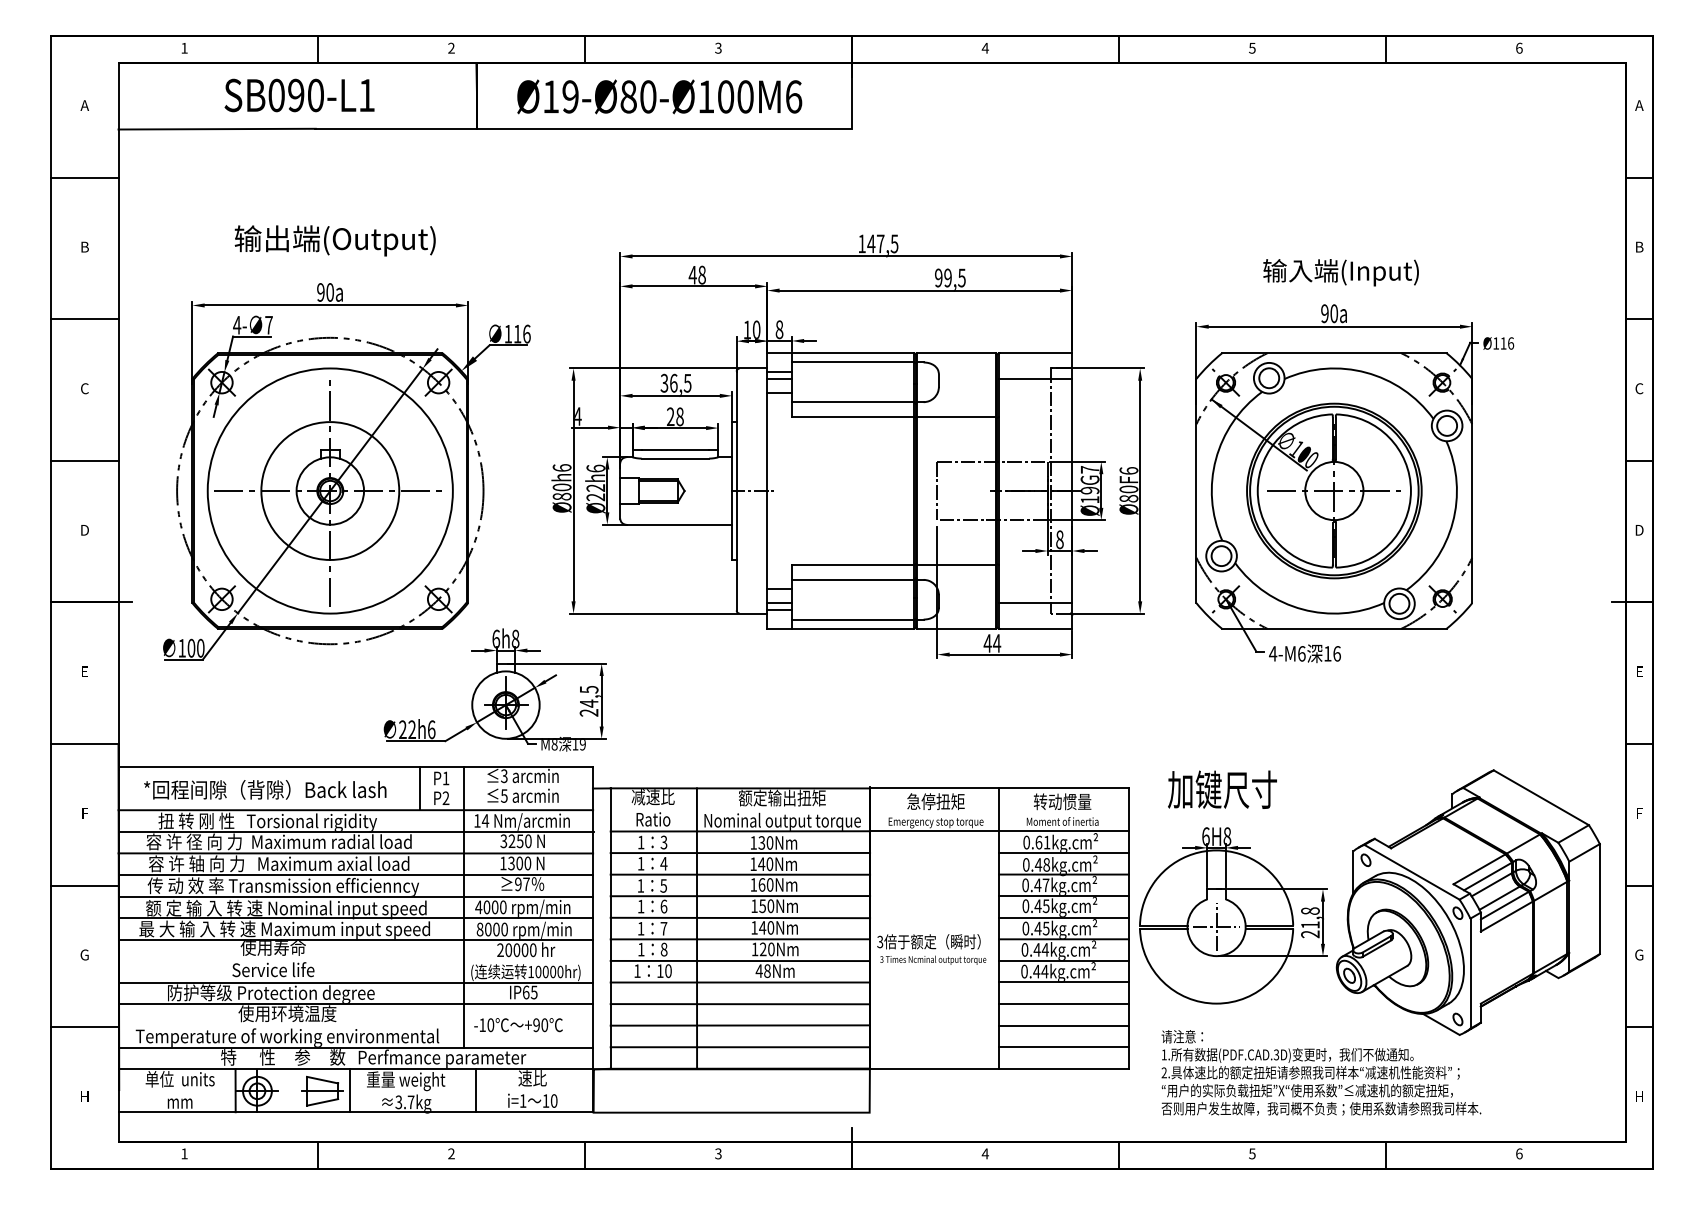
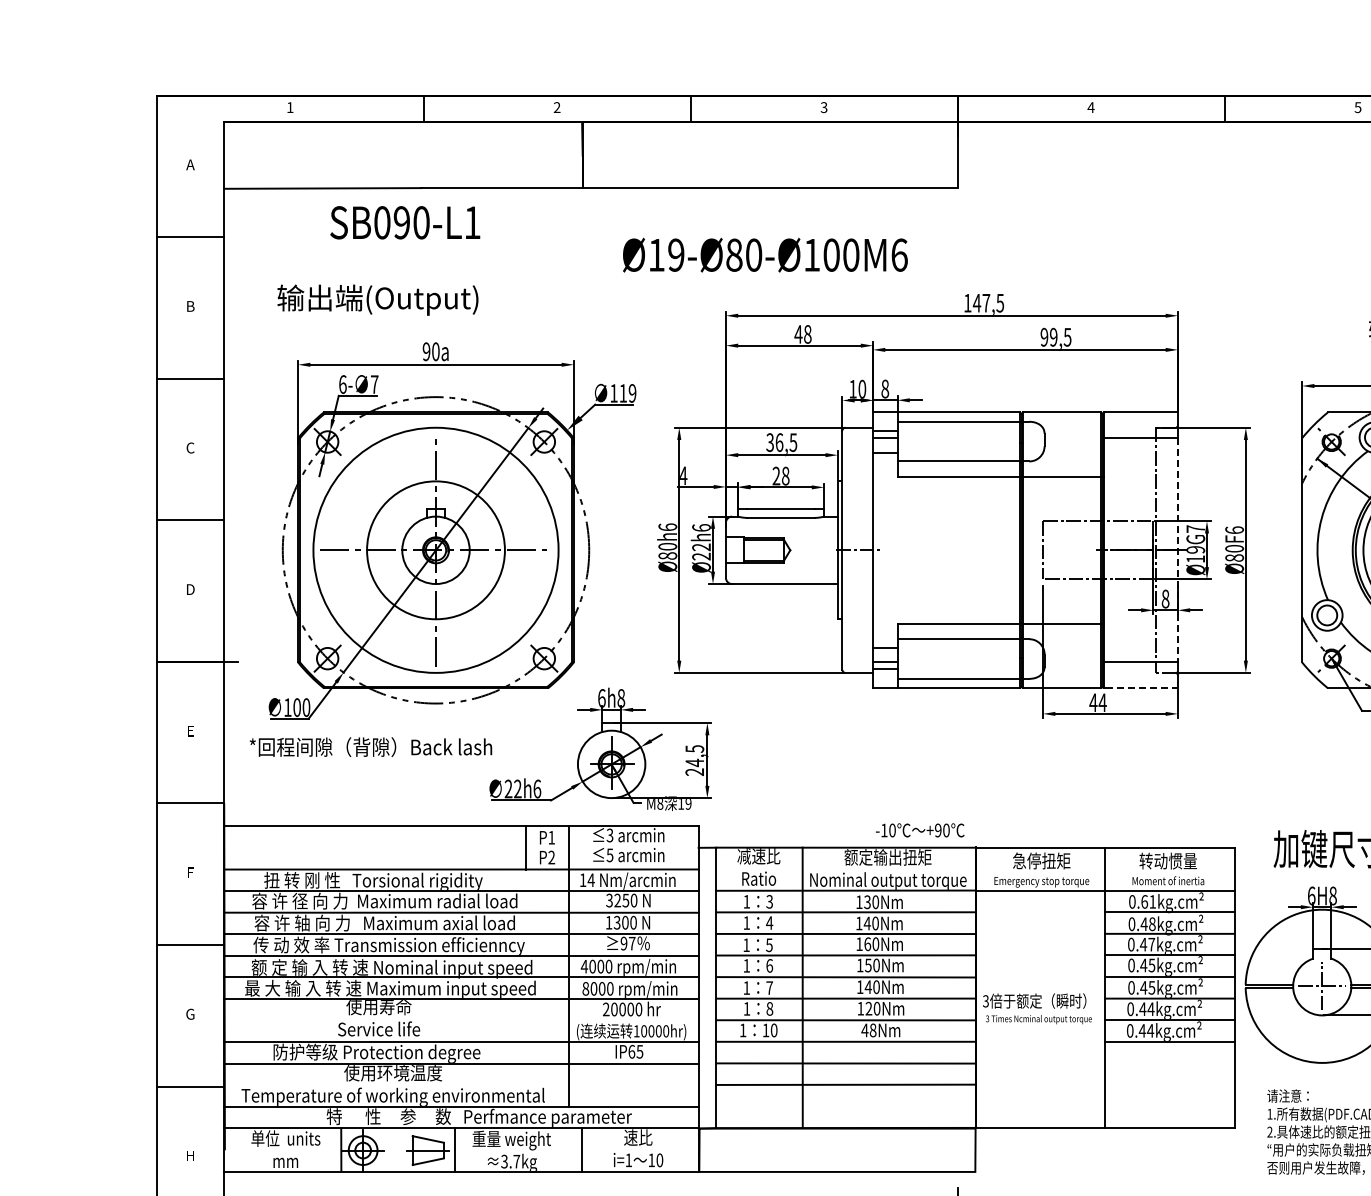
text: (299, 95) -> (405, 222), moved
text: (659, 96) -> (765, 254), moved
text: (334, 240) -> (377, 299), moved
text: (237, 324) -> (343, 383), 4- -> 6-
text: (526, 333) -> (632, 392), 116 -> 119
line: (1072, 491) -> (1178, 550), solid -> dashed
line: (1036, 628) -> (1142, 687), solid -> dashed
text: (265, 789) -> (371, 746), moved
line: (1063, 1004) -> (1169, 1063), removed
text: (518, 1025) -> (920, 830), moved
line: (1063, 1025) -> (1169, 1084), removed
line: (740, 1047) -> (846, 1106), removed
line: (1063, 1047) -> (1169, 1106), removed

